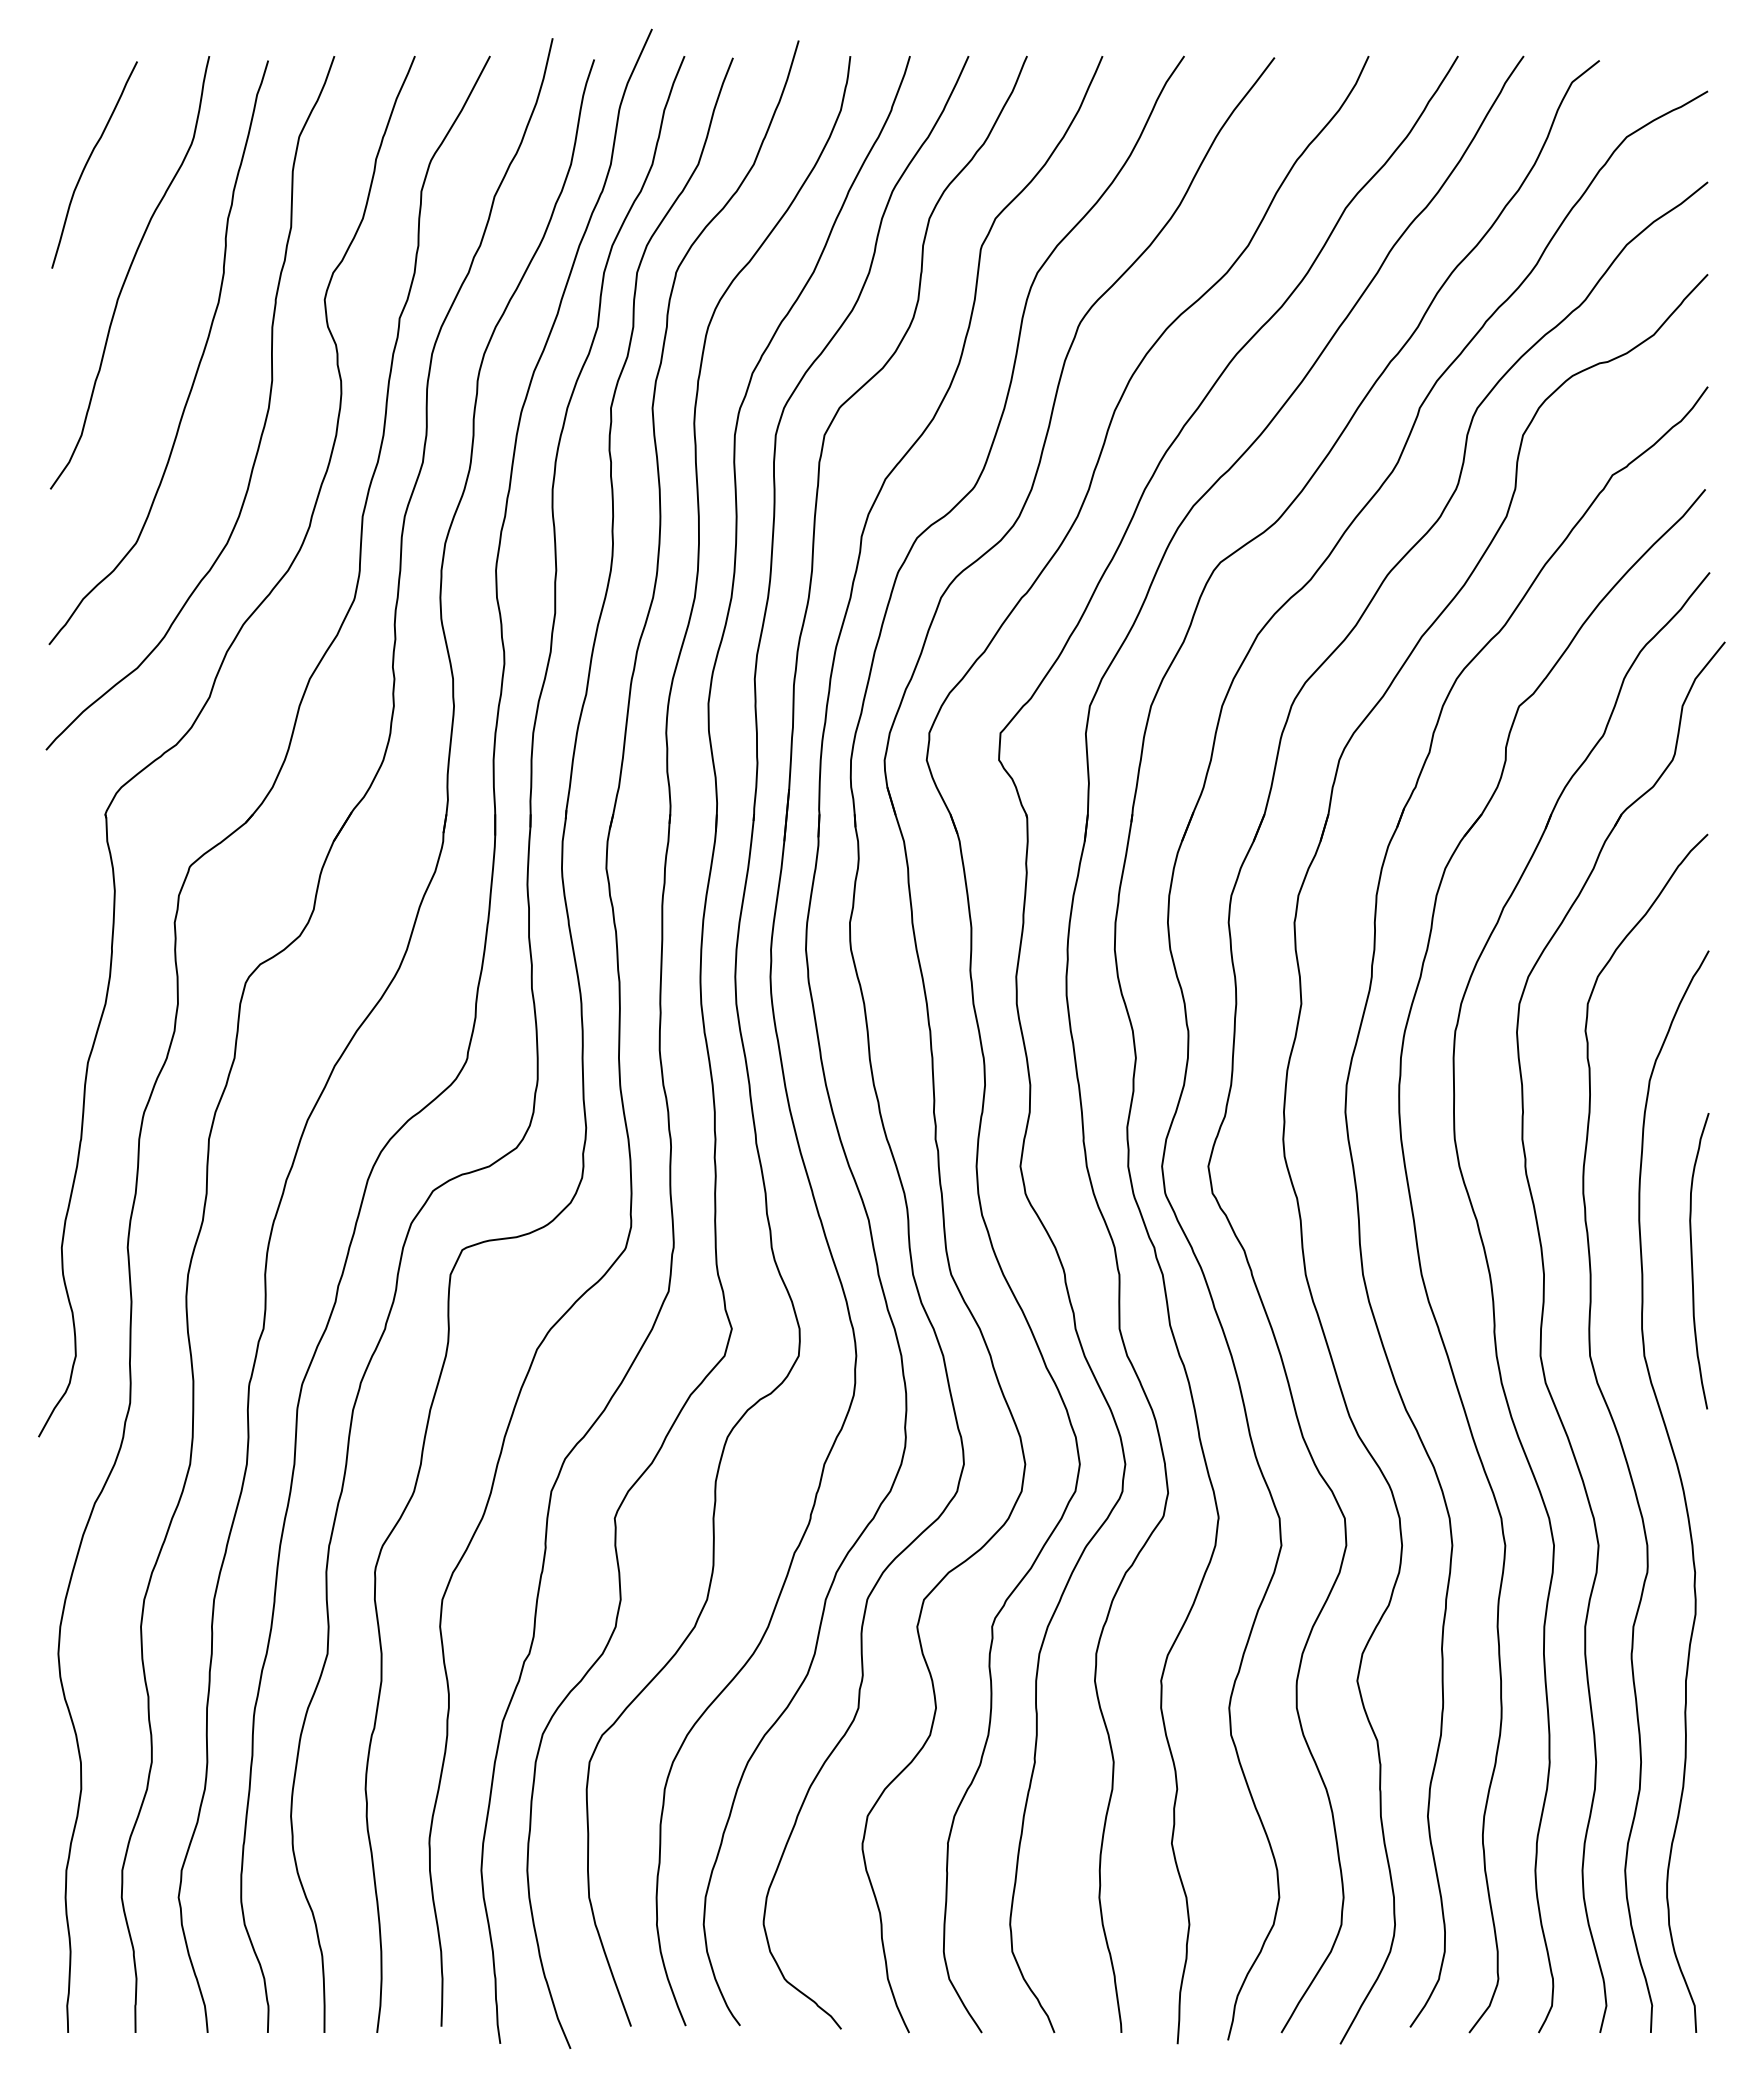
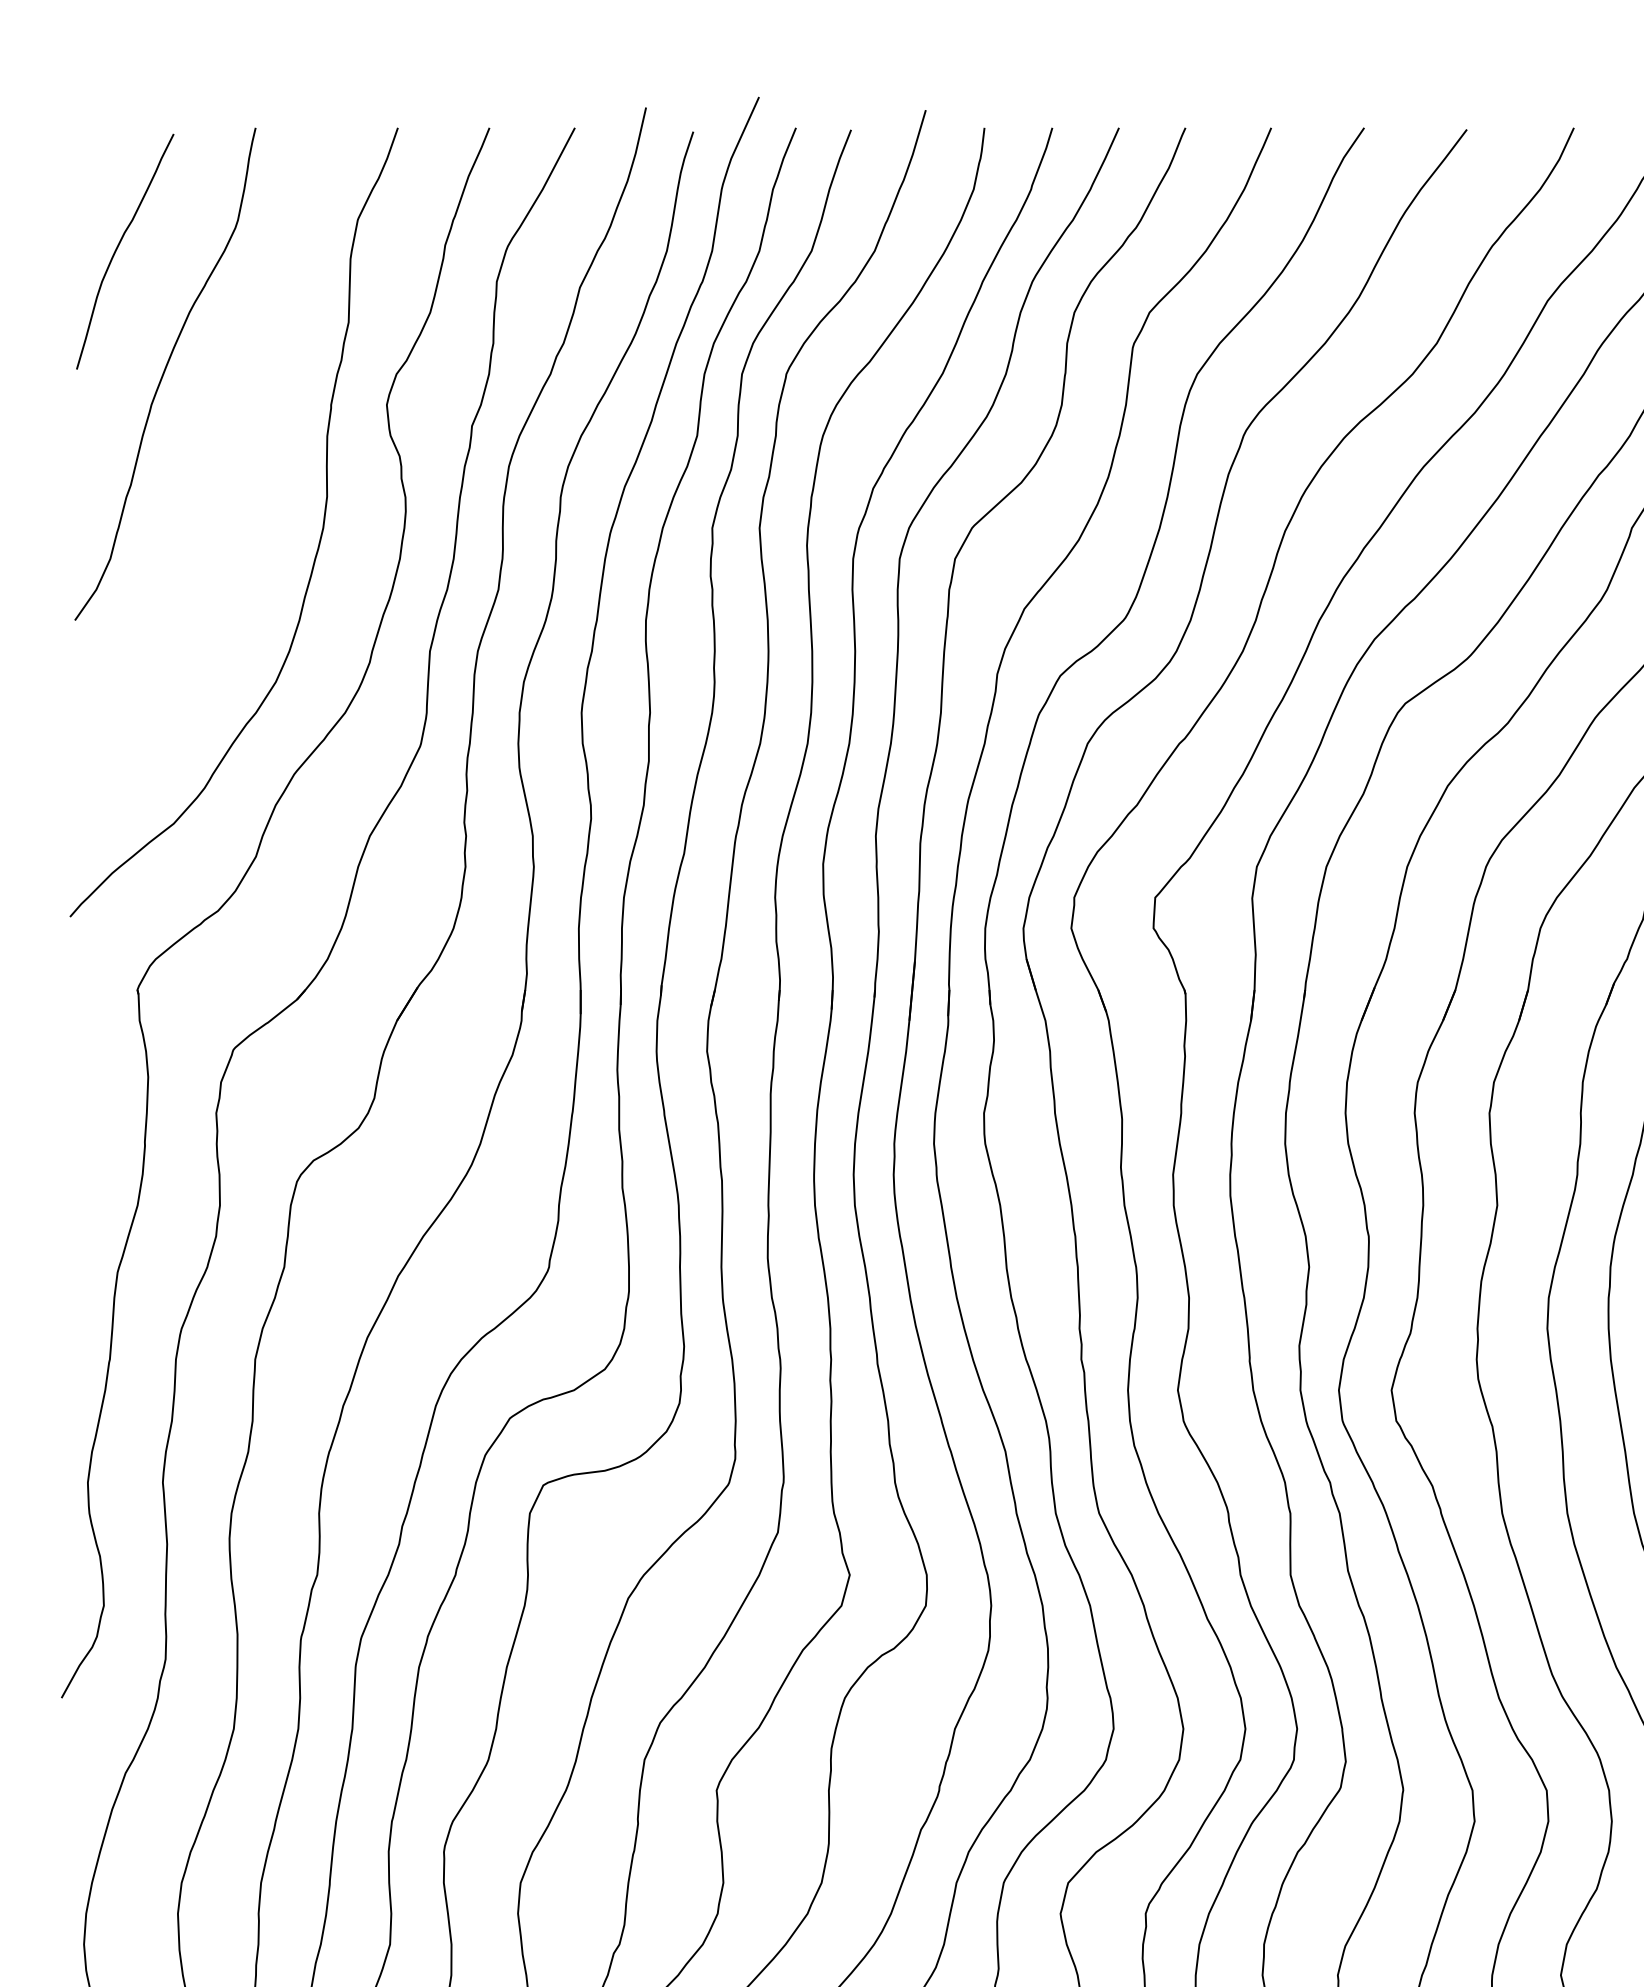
curve: (197, 366) -> (242, 480), removed

